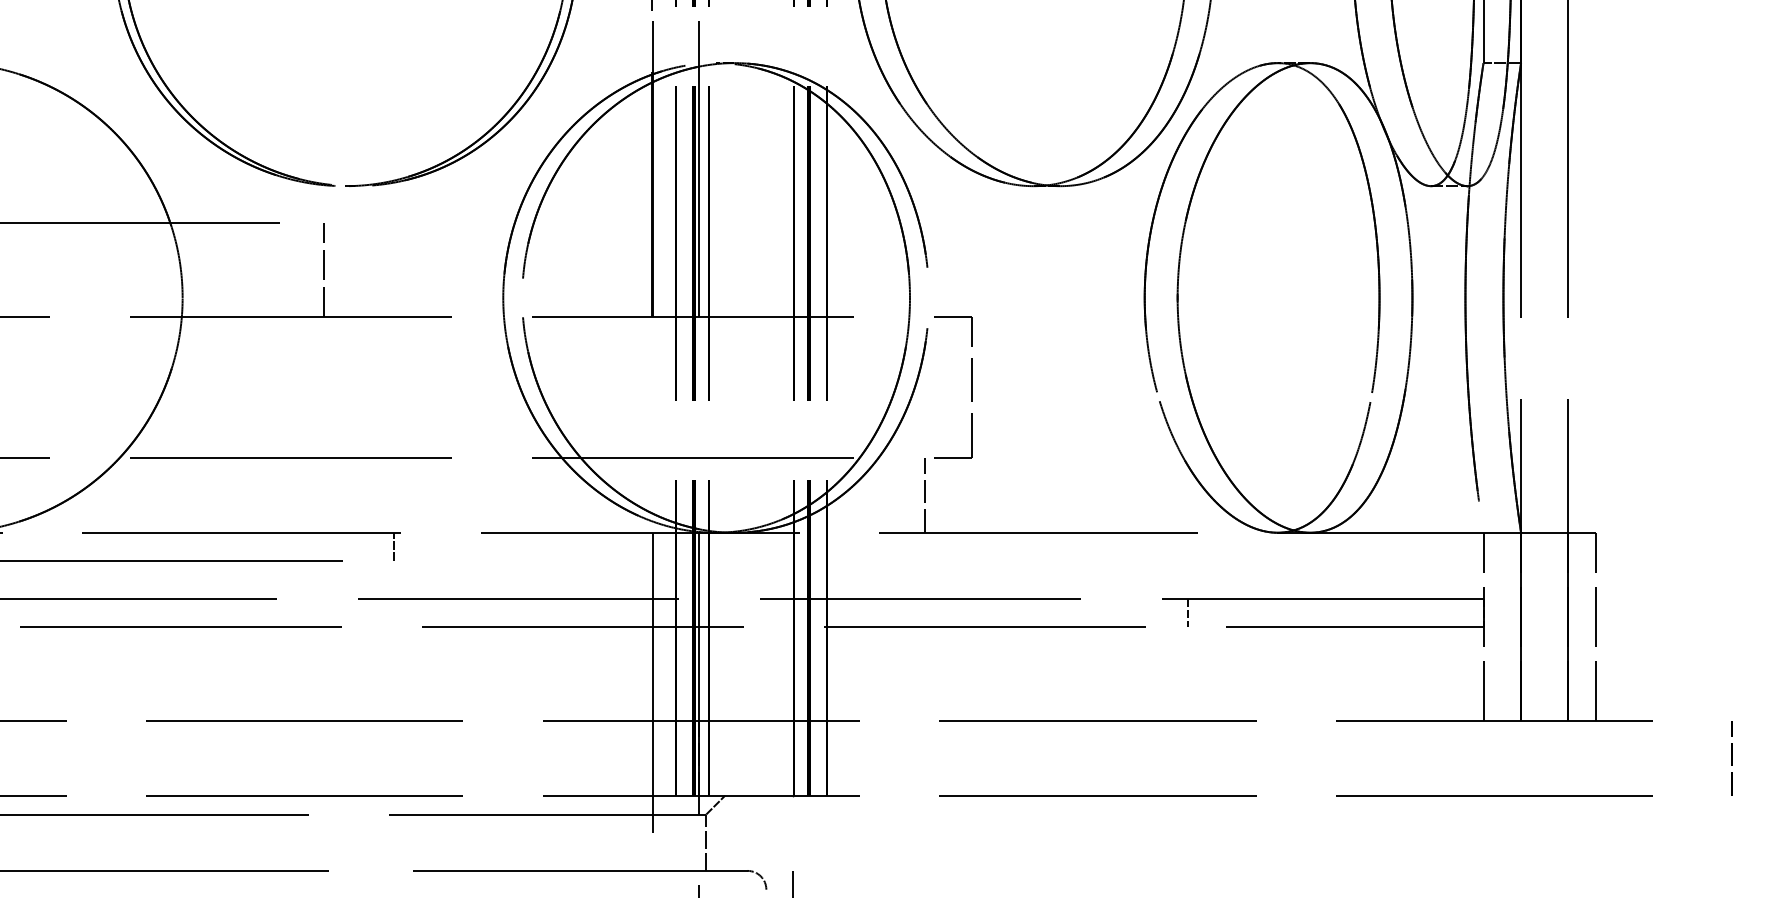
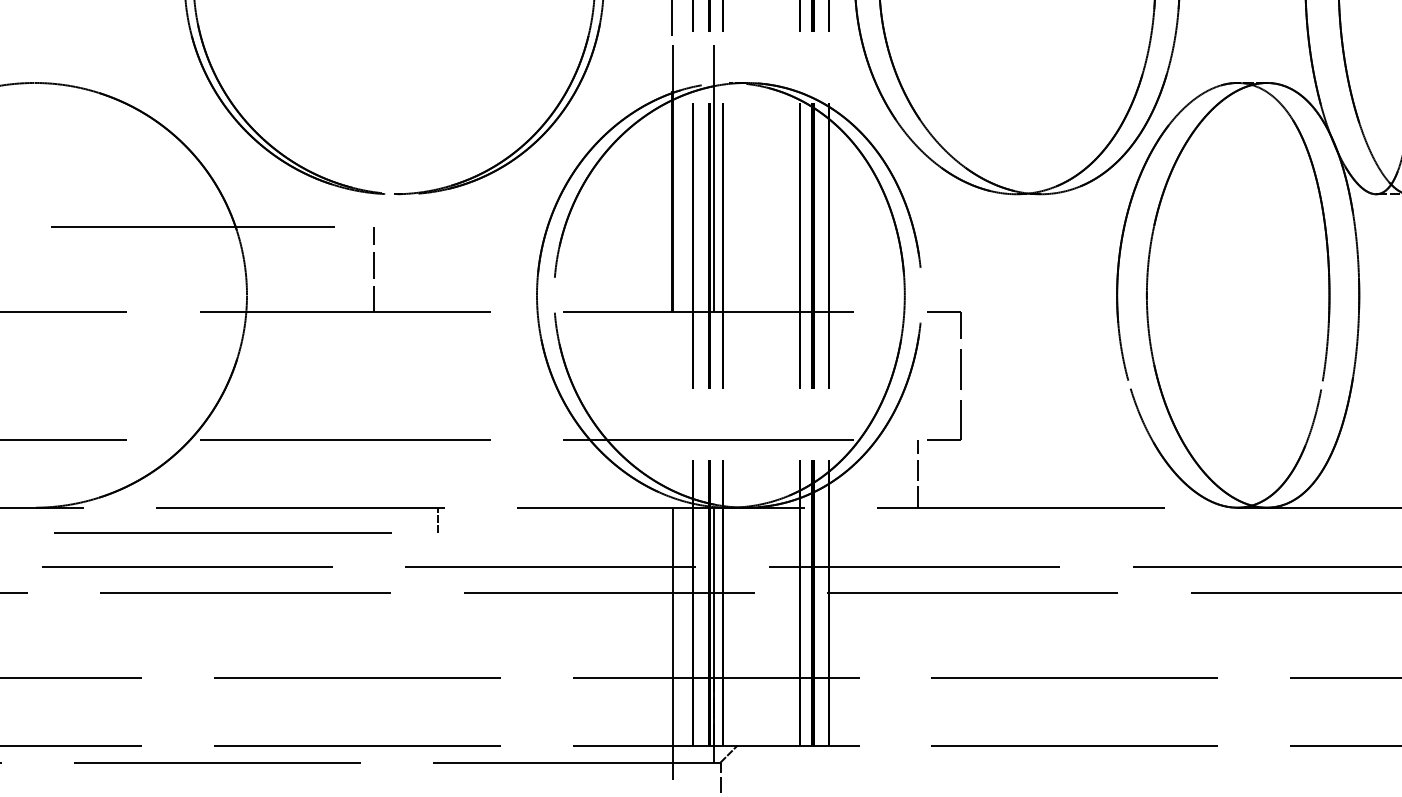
line: (1187, 612) -> (1155, 579), removed

